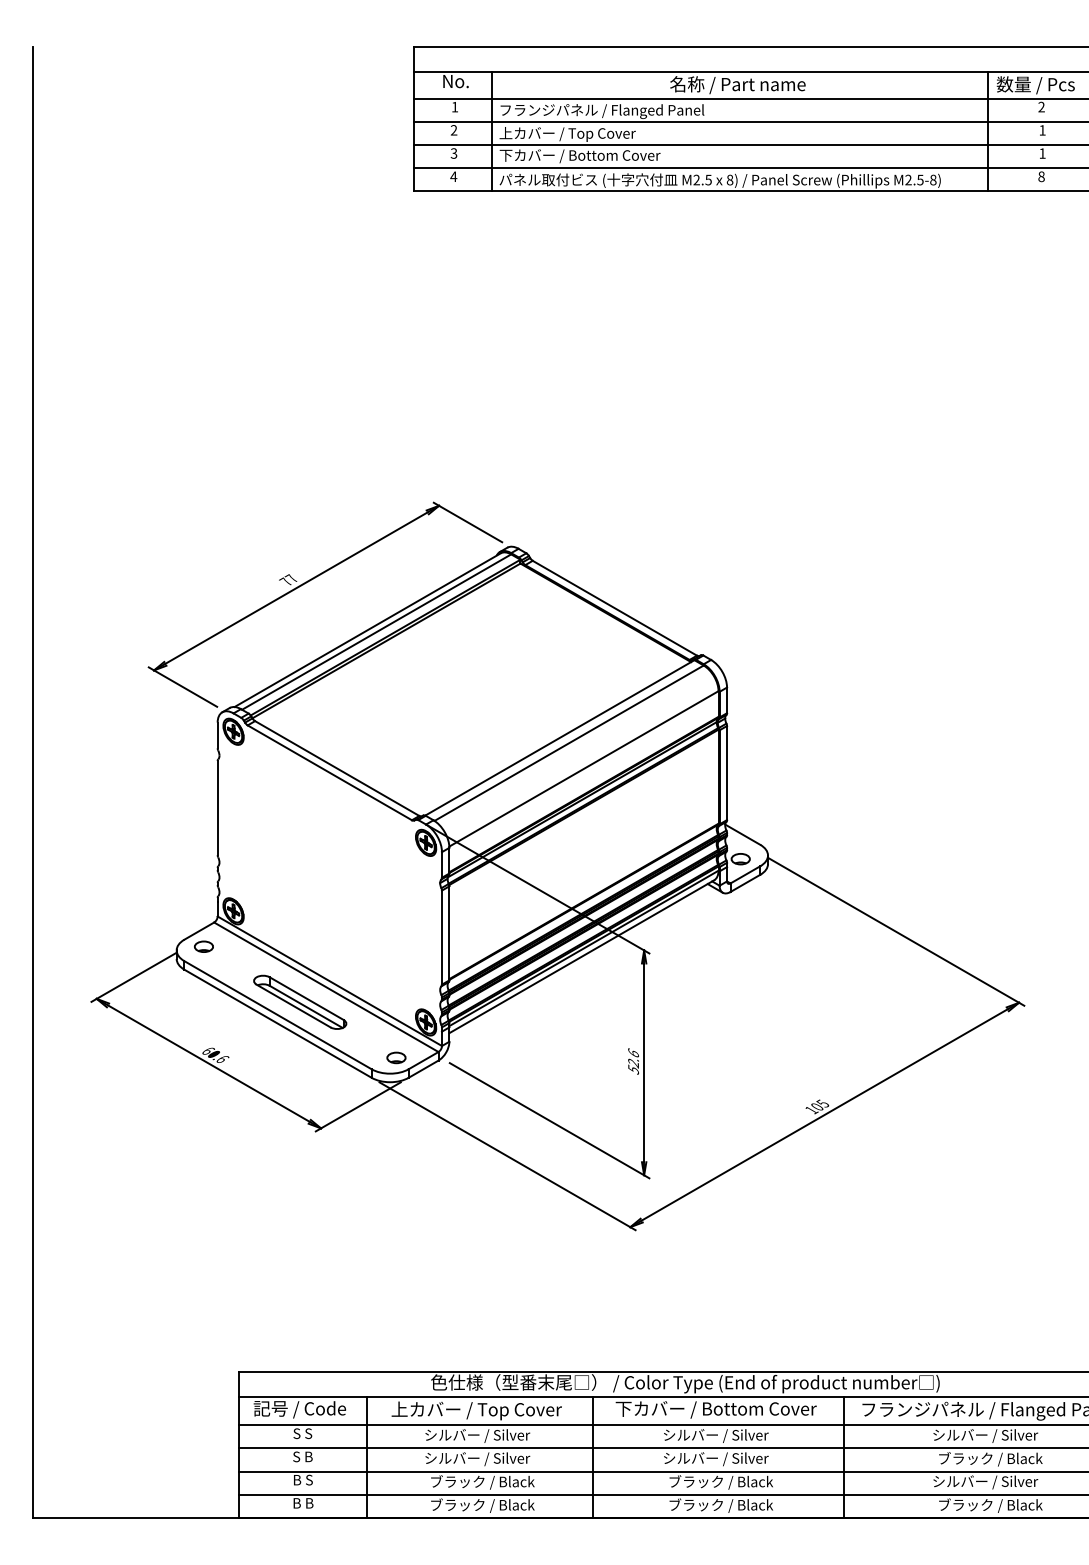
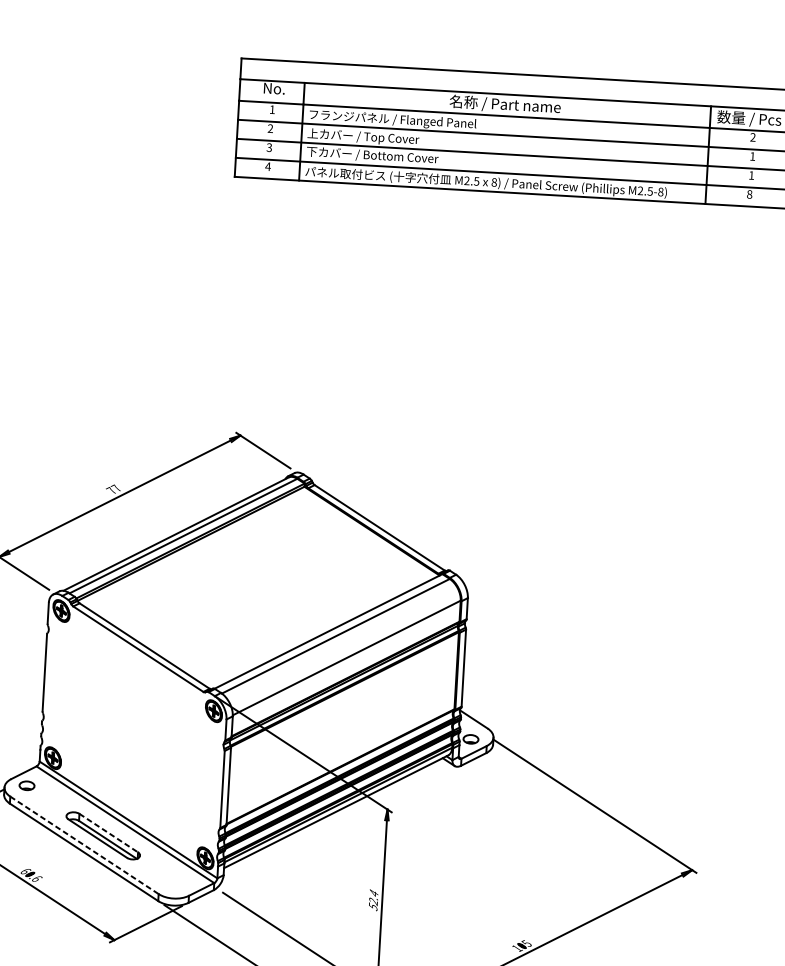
line: (306, 998) -> (108, 833), solid -> dashed
line: (278, 1015) -> (84, 845), solid -> dashed
text: (633, 1052) -> (373, 892), 52.6 -> 52.4
part: (396, 1057) -> (179, 885), removed

